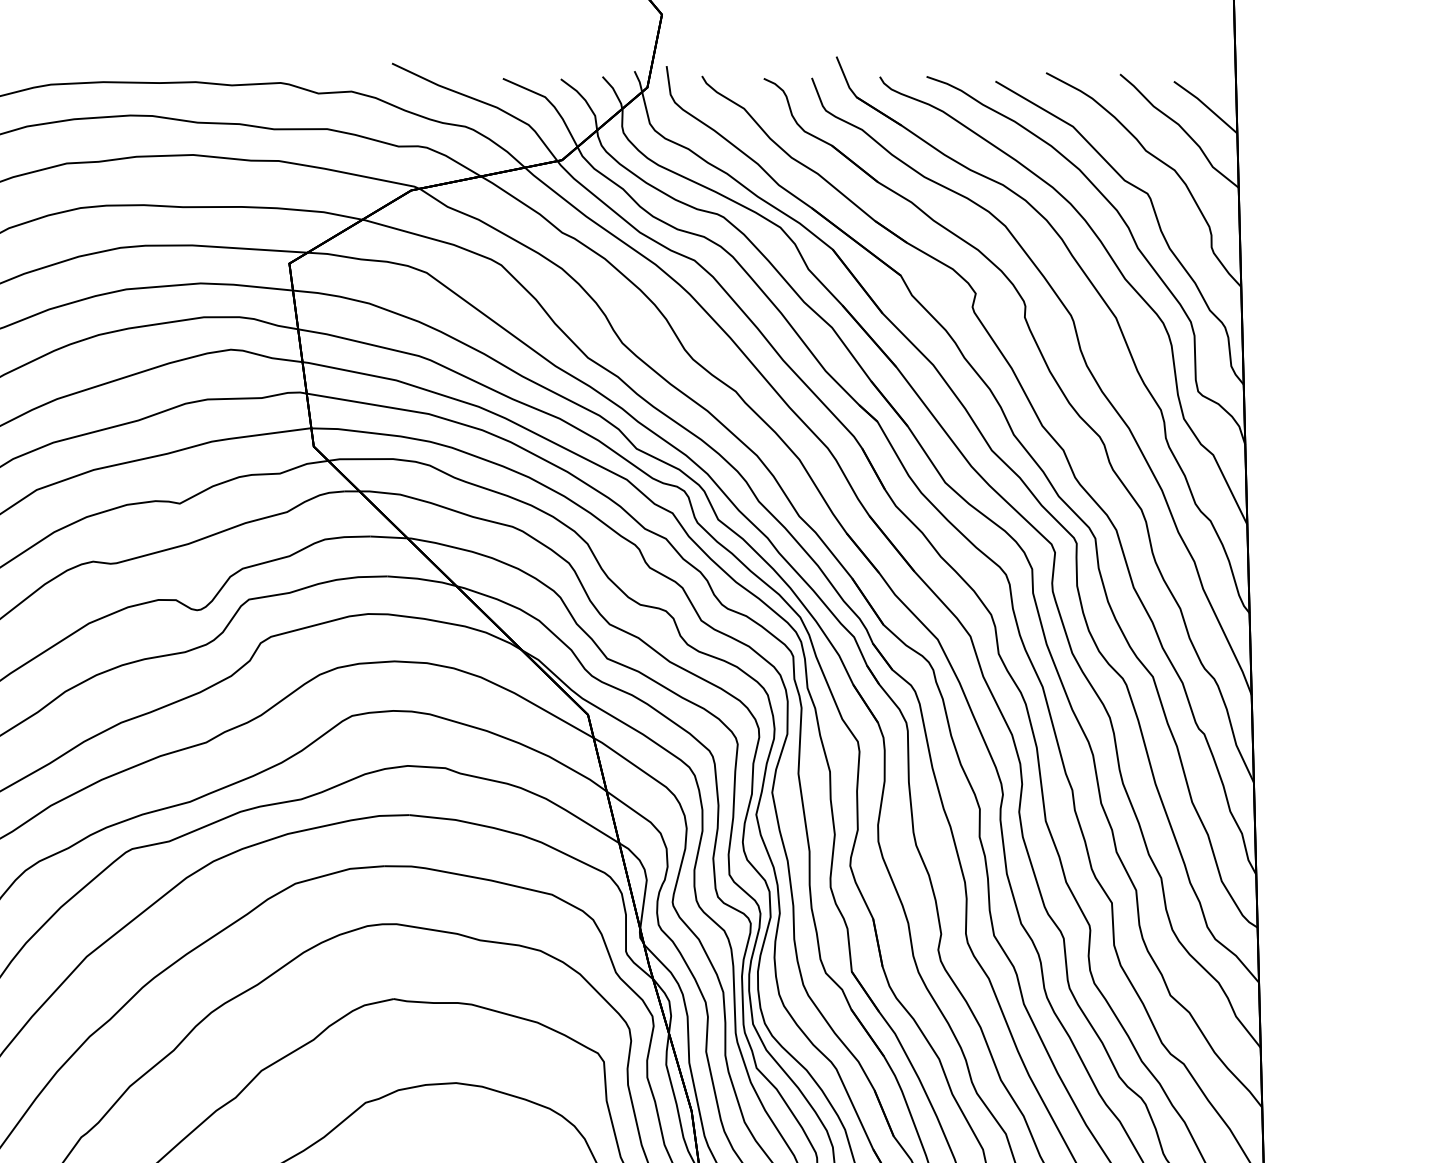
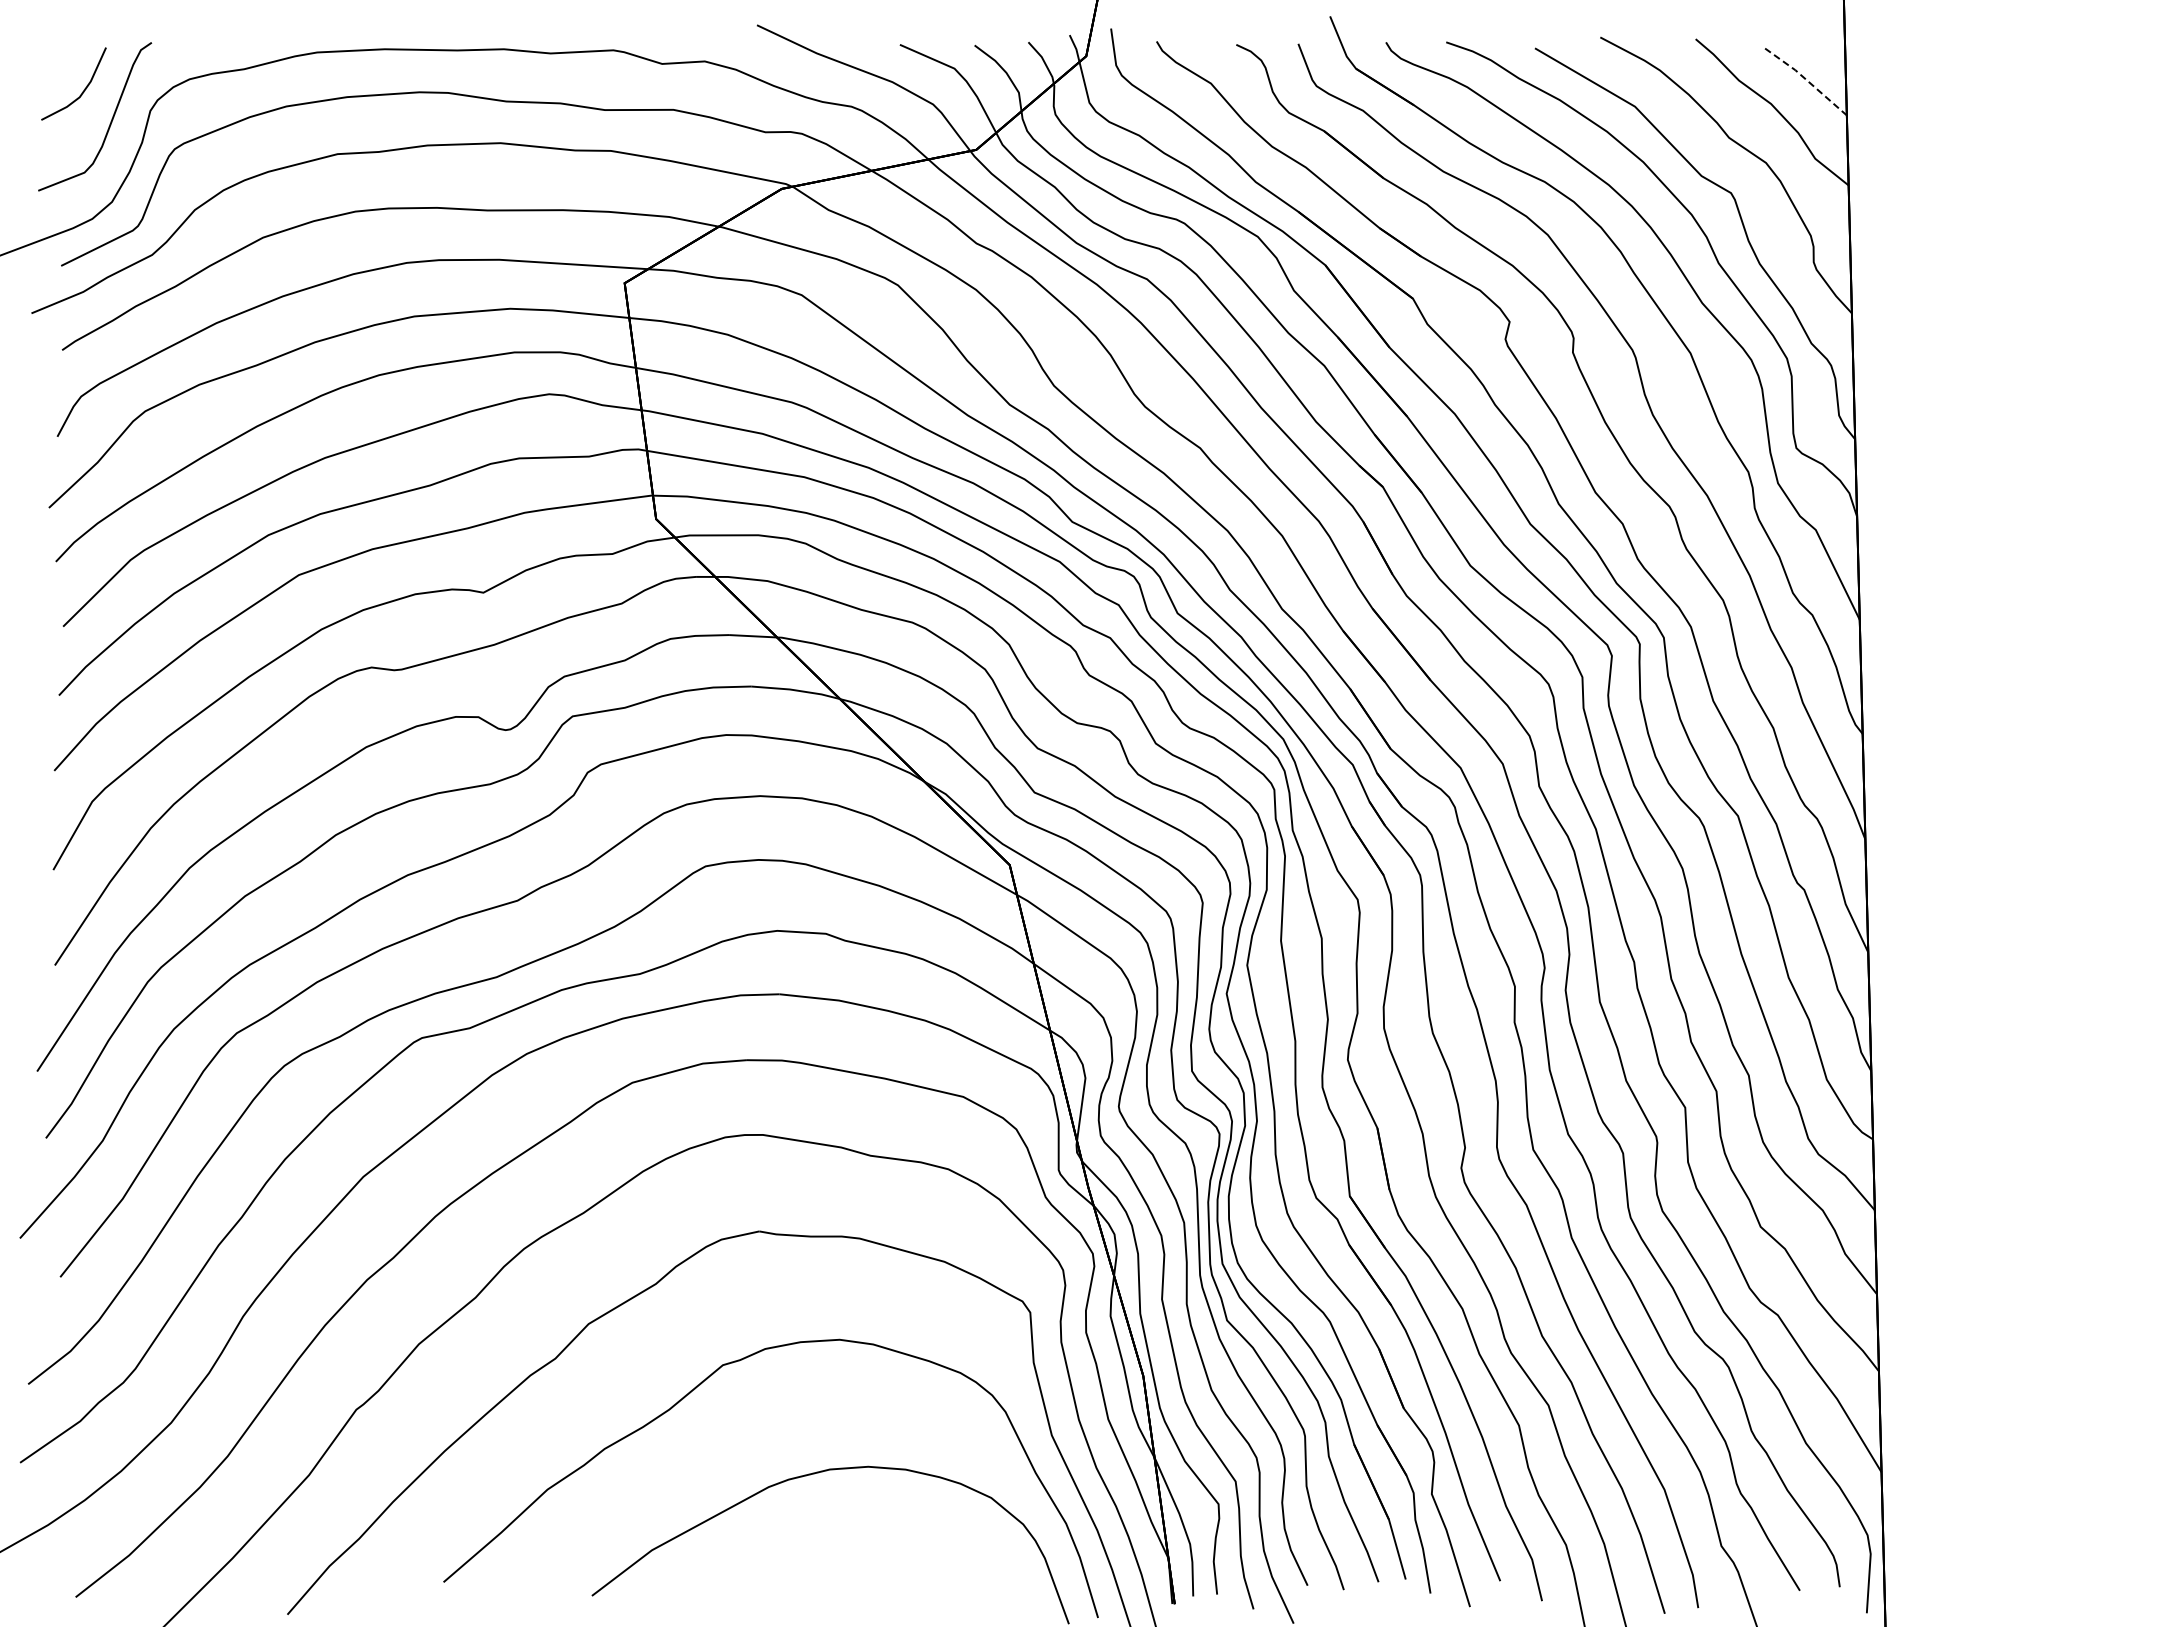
line: (1206, 106) -> (1806, 80), solid -> dashed

